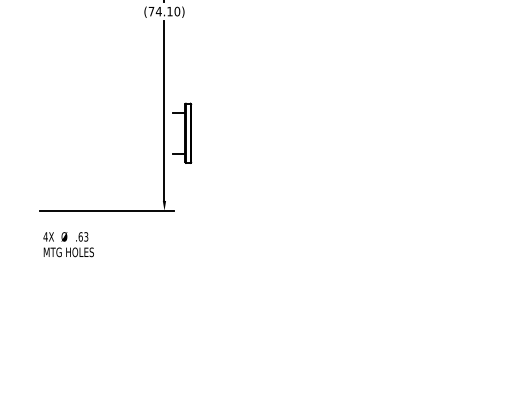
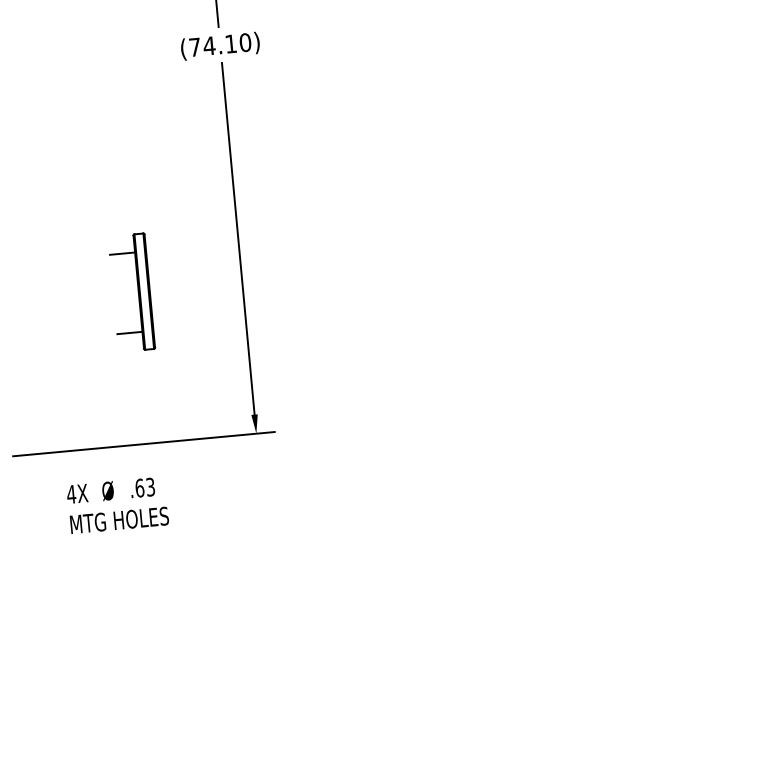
part: (182, 132) -> (132, 291), moved
text: (68, 244) -> (117, 505), moved

